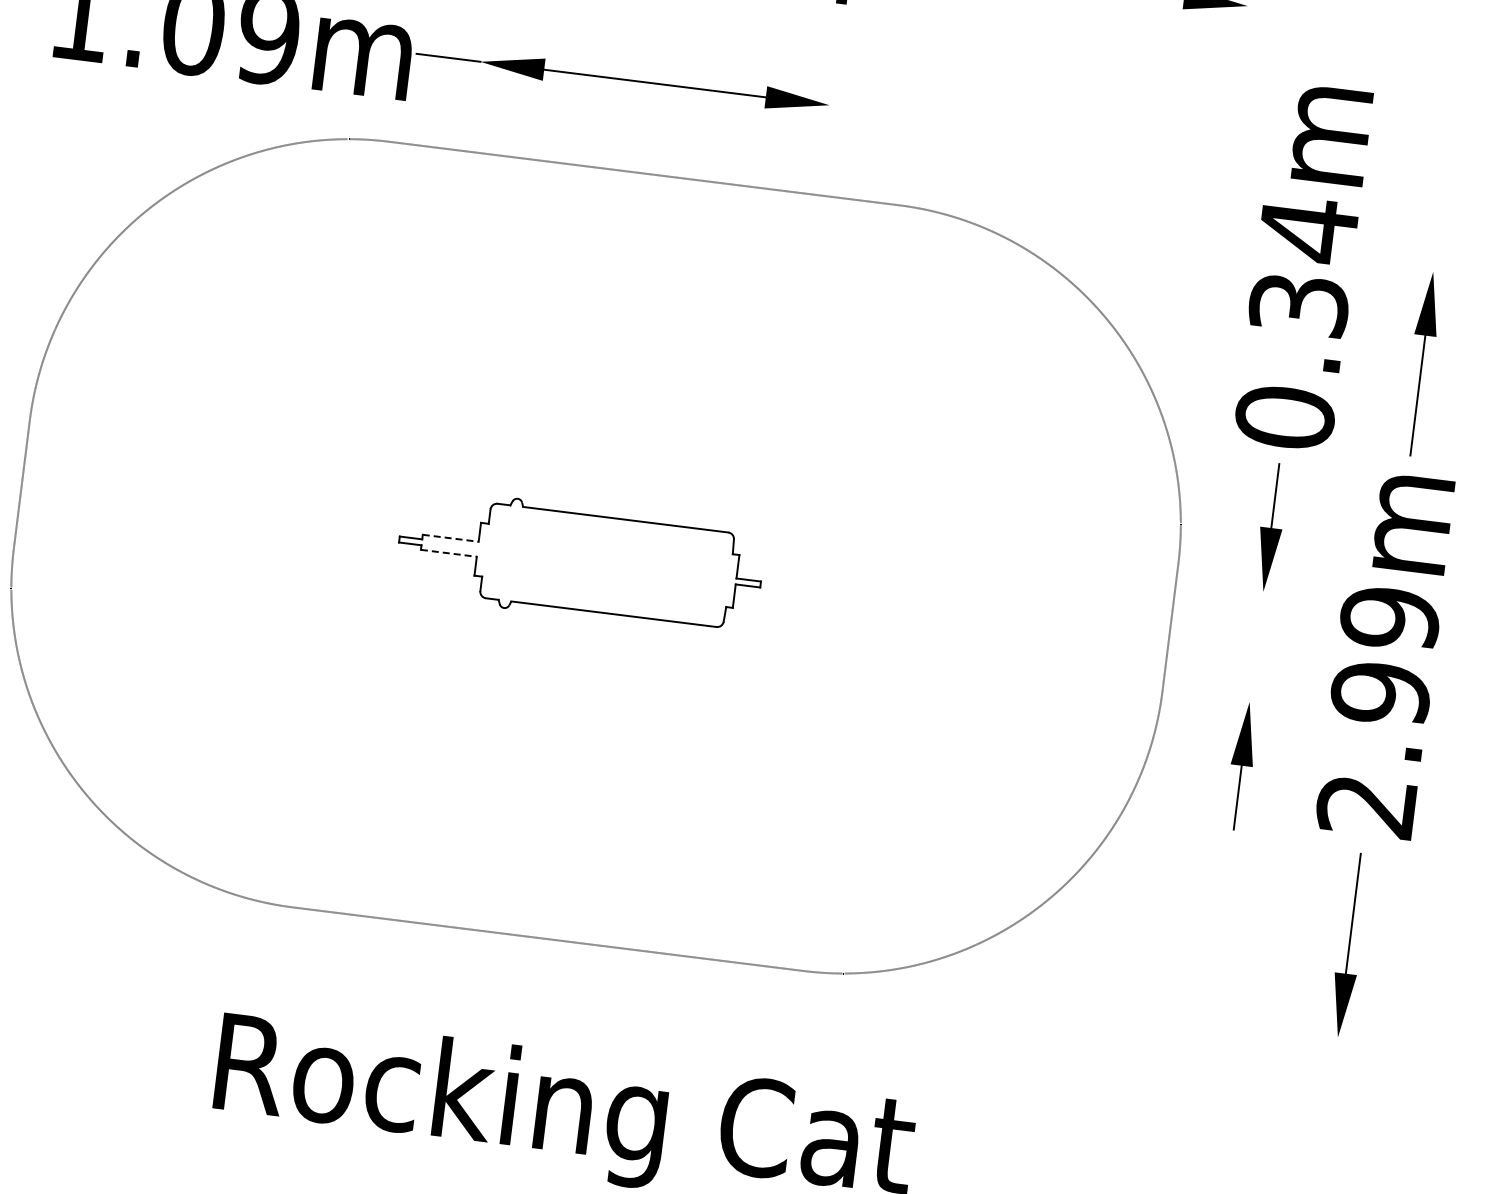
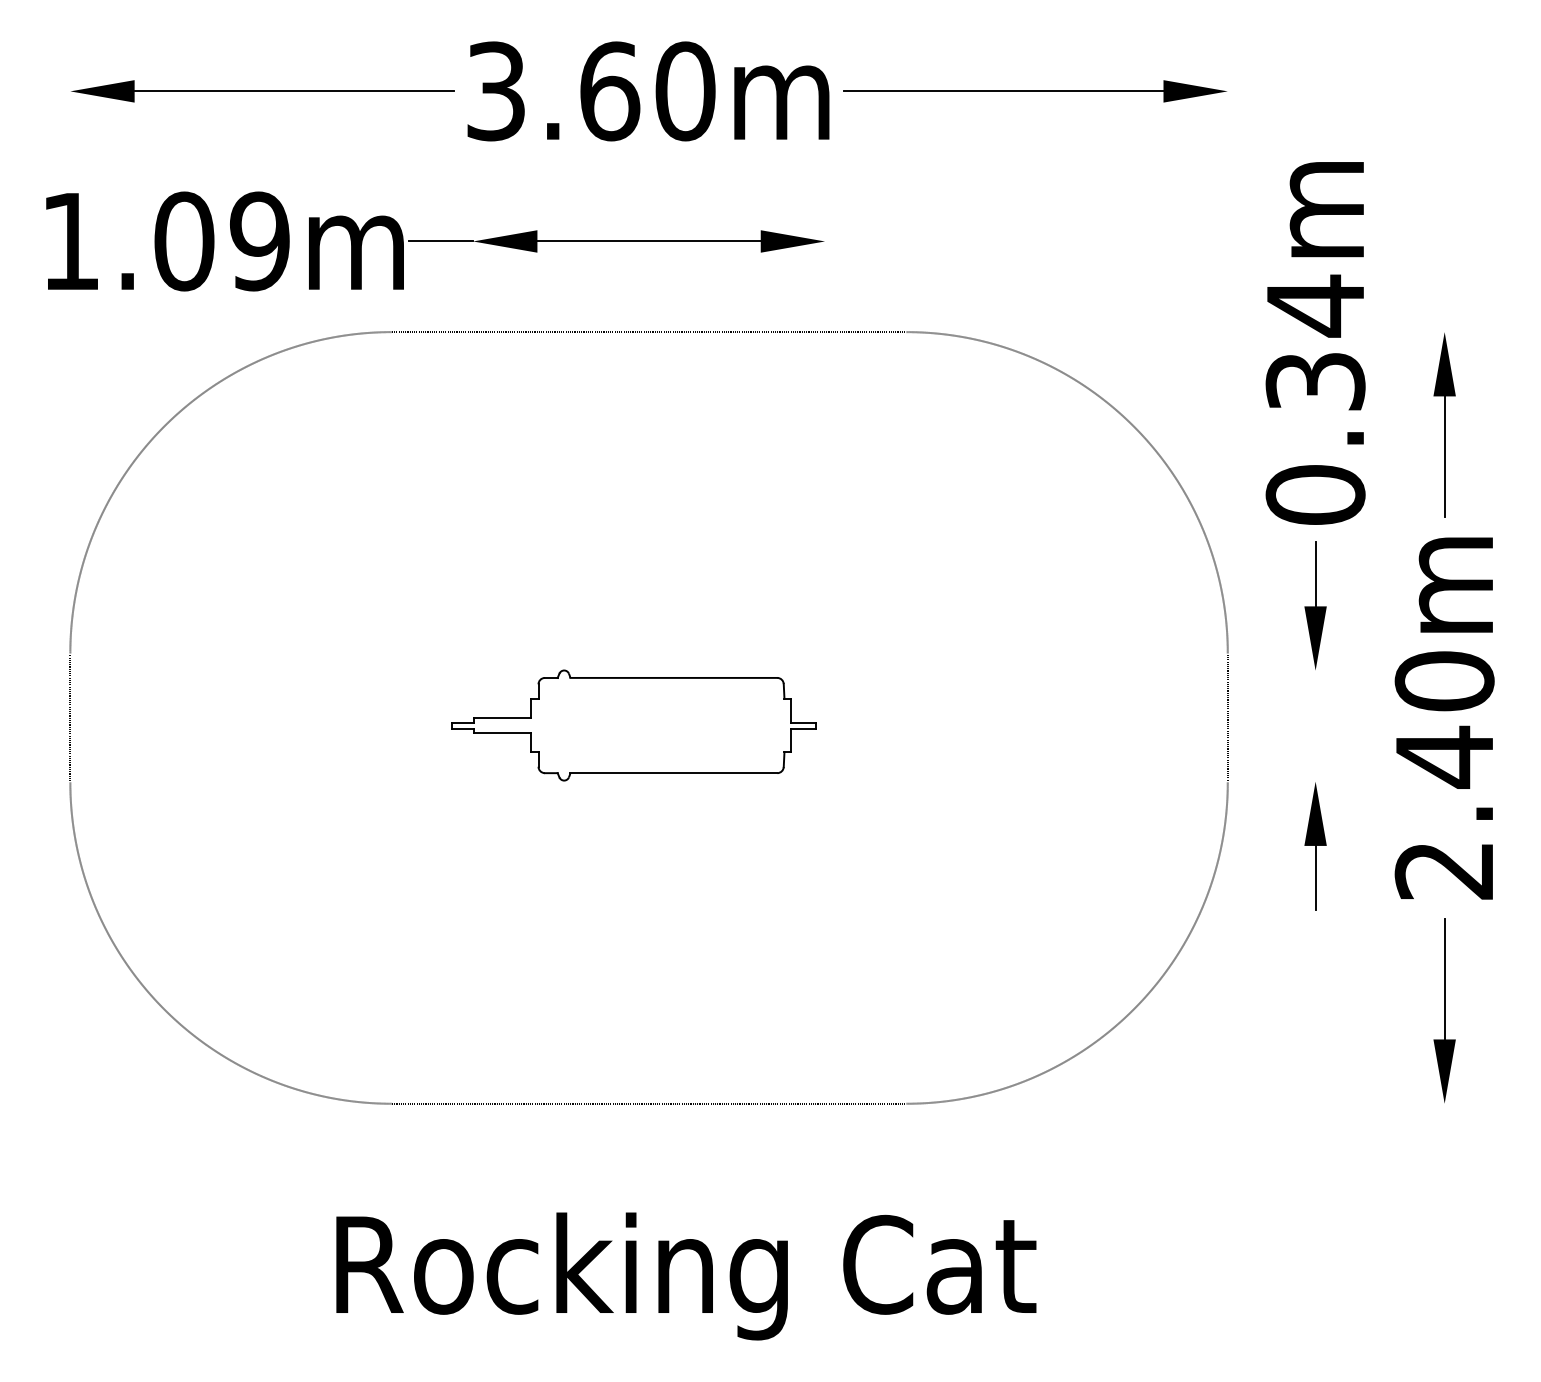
line: (451, 537) -> (503, 717), dashed -> solid
line: (449, 553) -> (503, 733), dashed -> solid
text: (1385, 656) -> (1444, 719), 2.99m -> 2.40m

